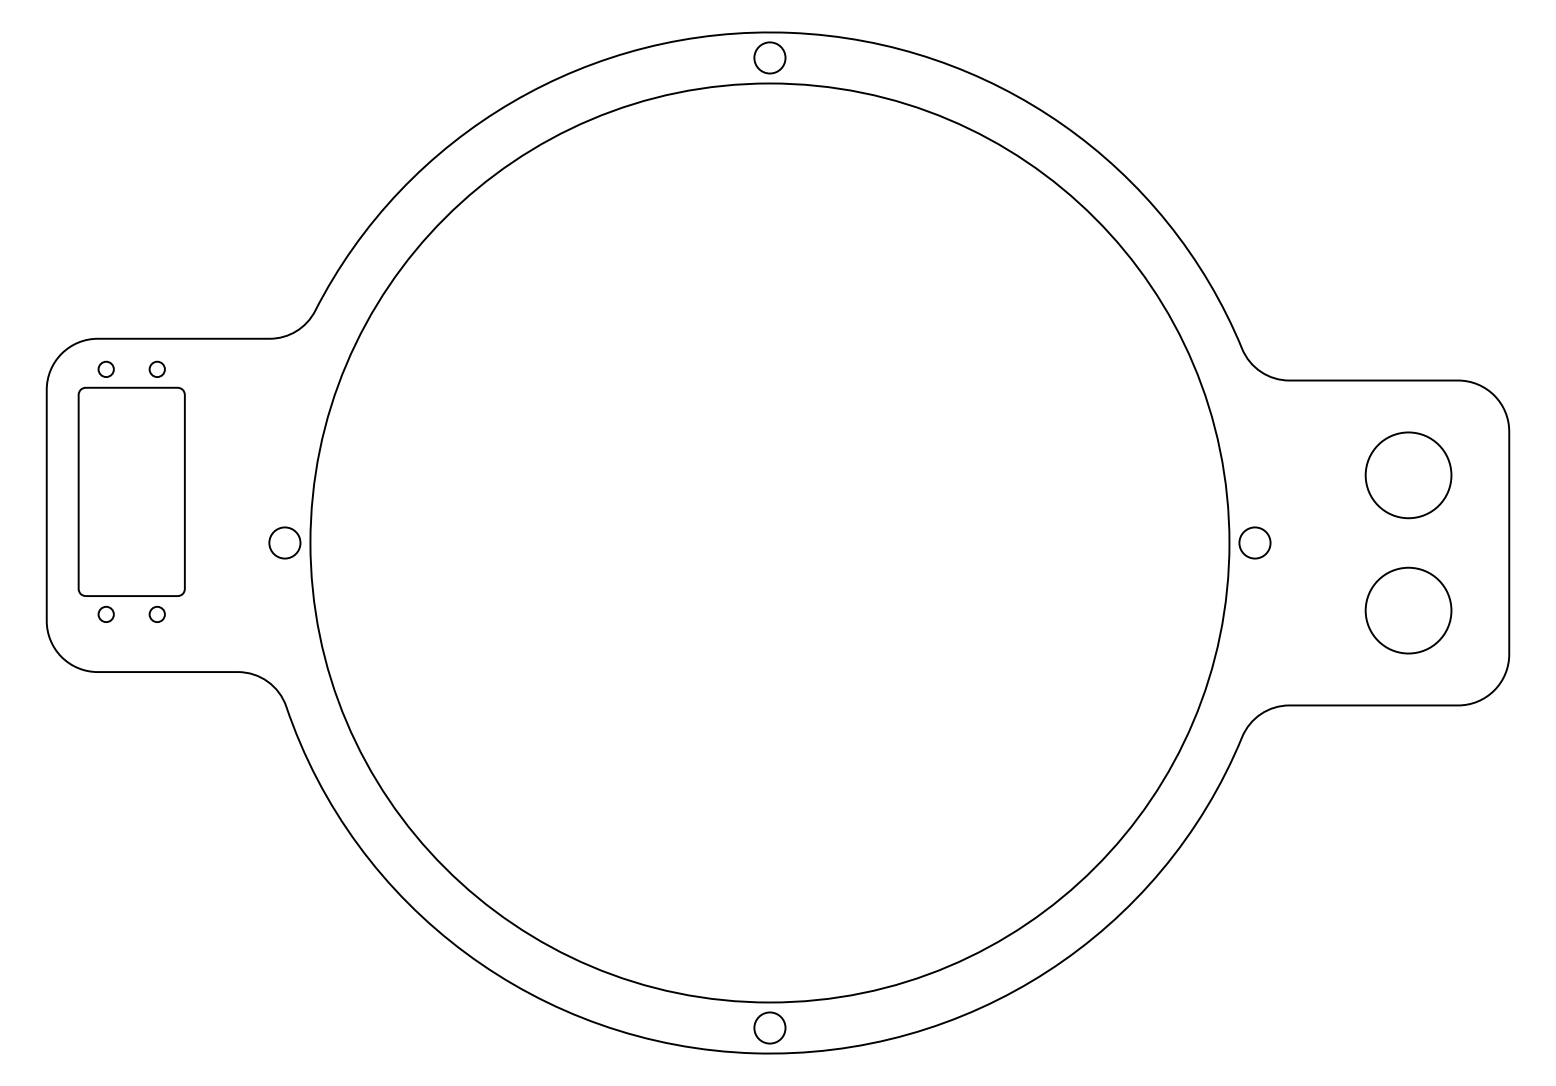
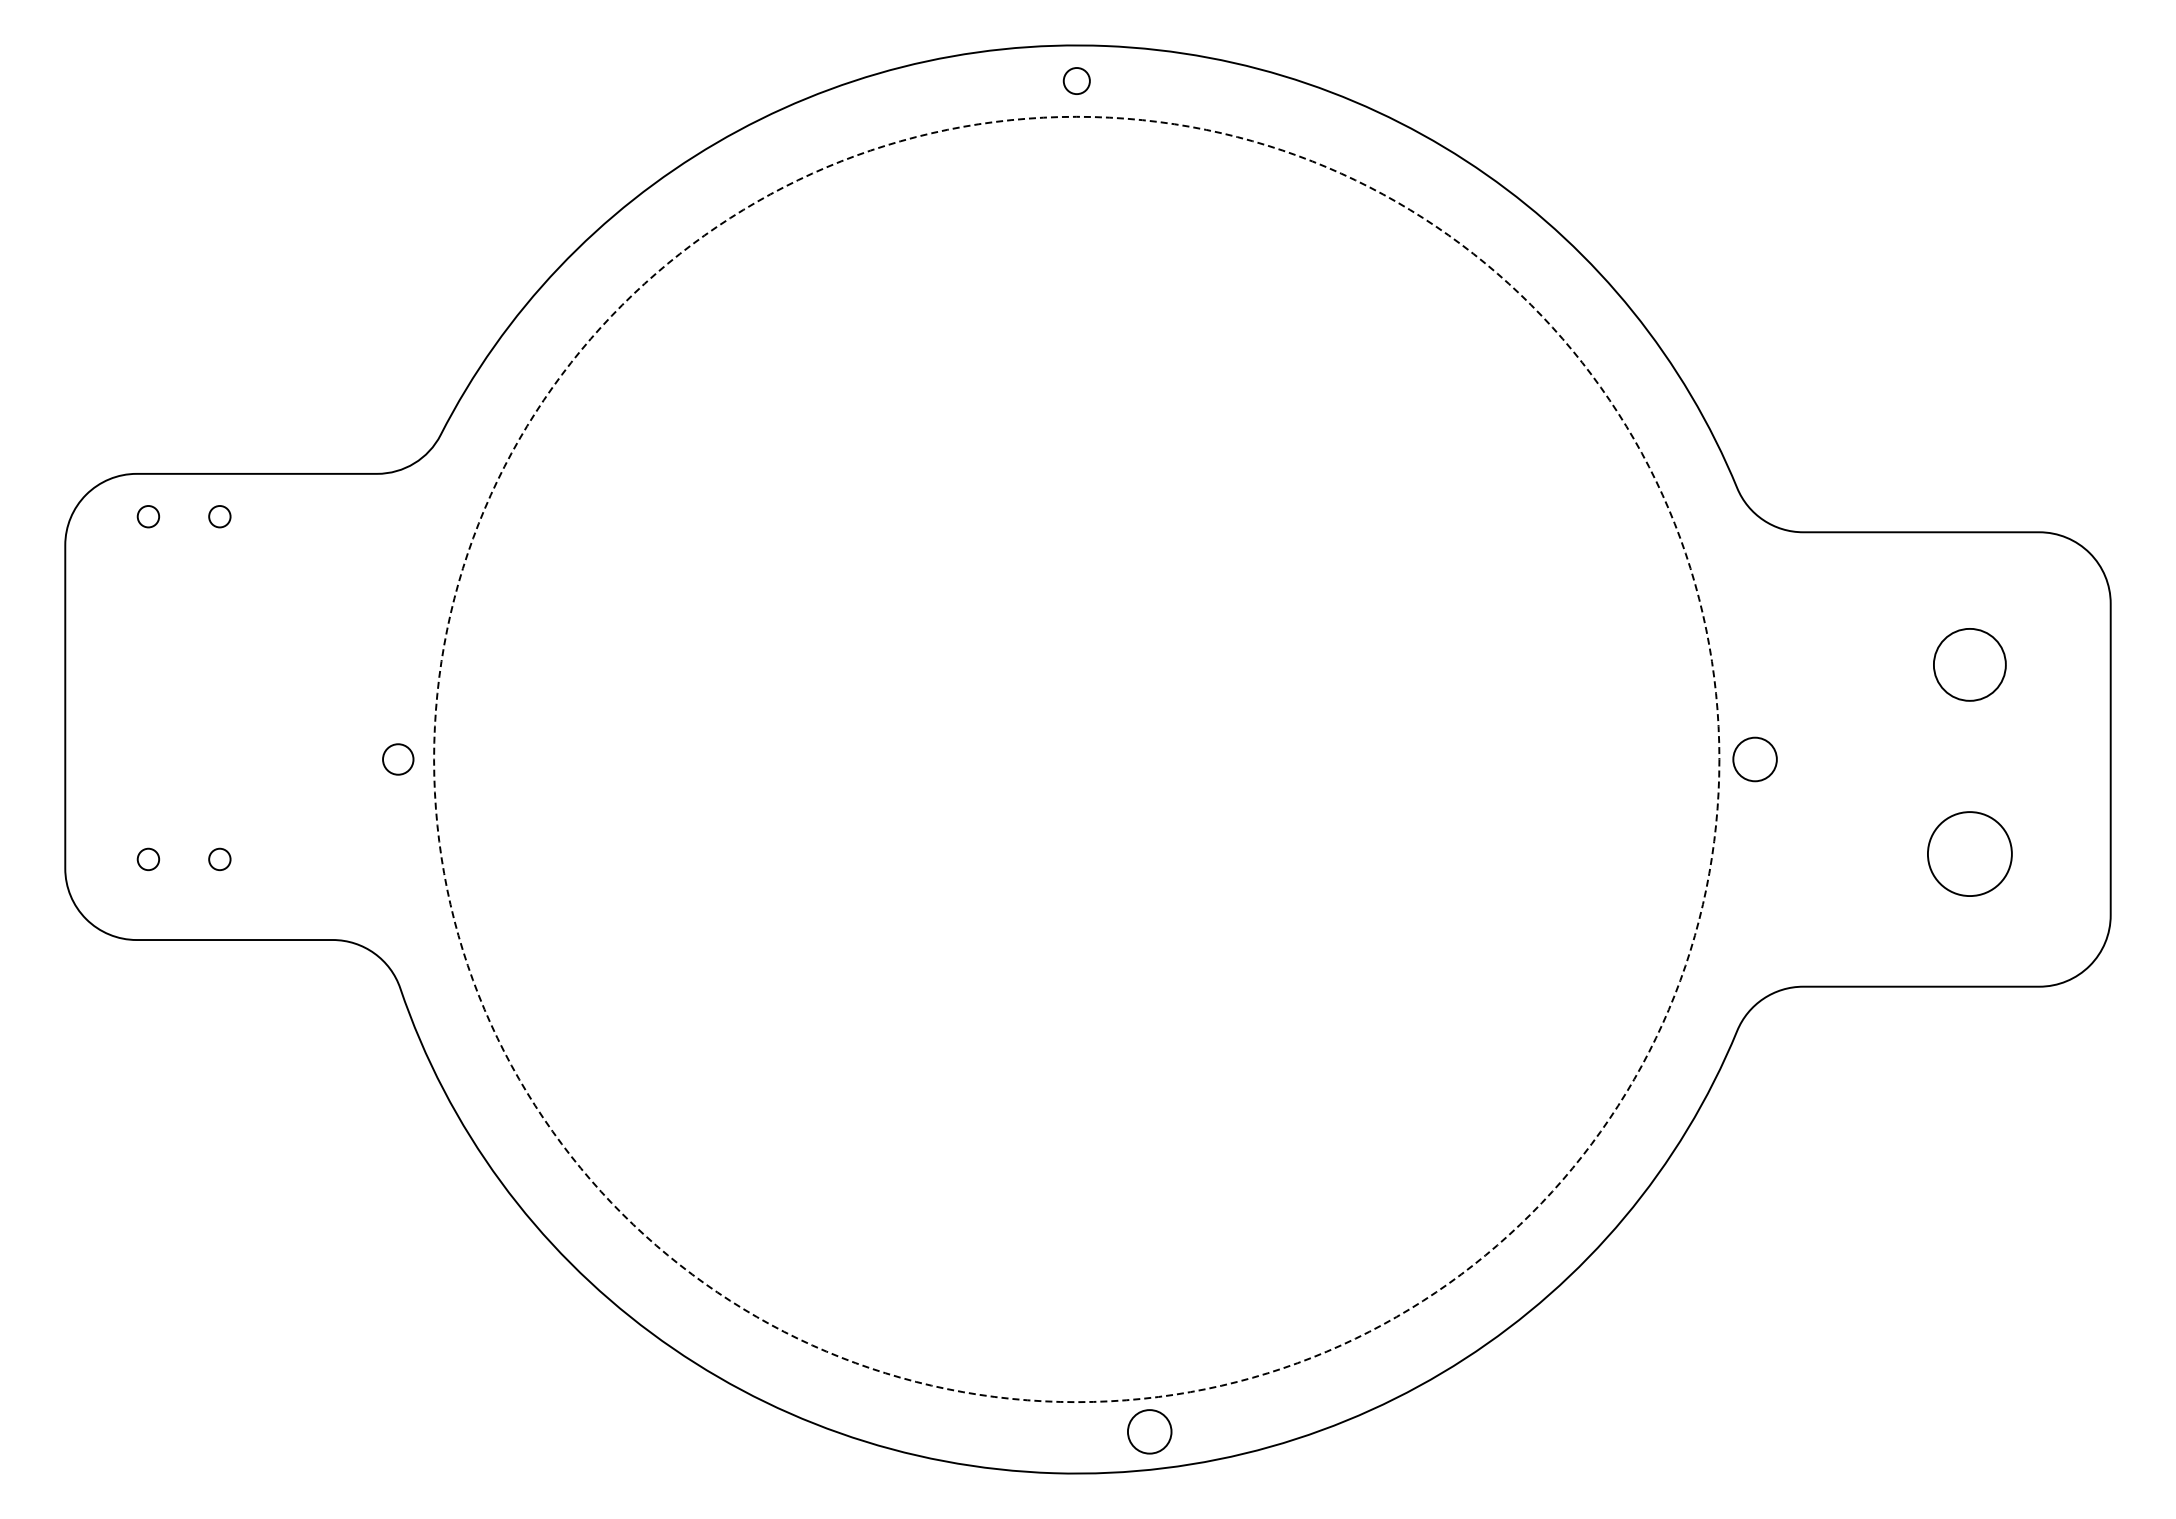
circle: (769, 57) -> (1076, 80), size x0.6
circle: (1408, 475) -> (1969, 664), size x0.6
part: (131, 491) -> (184, 687), removed
circle: (284, 543) -> (397, 759), size x0.7
circle: (769, 543) -> (1076, 759), solid -> dashed
circle: (1408, 610) -> (1969, 853), size x0.7
circle: (769, 1027) -> (1149, 1431), moved

